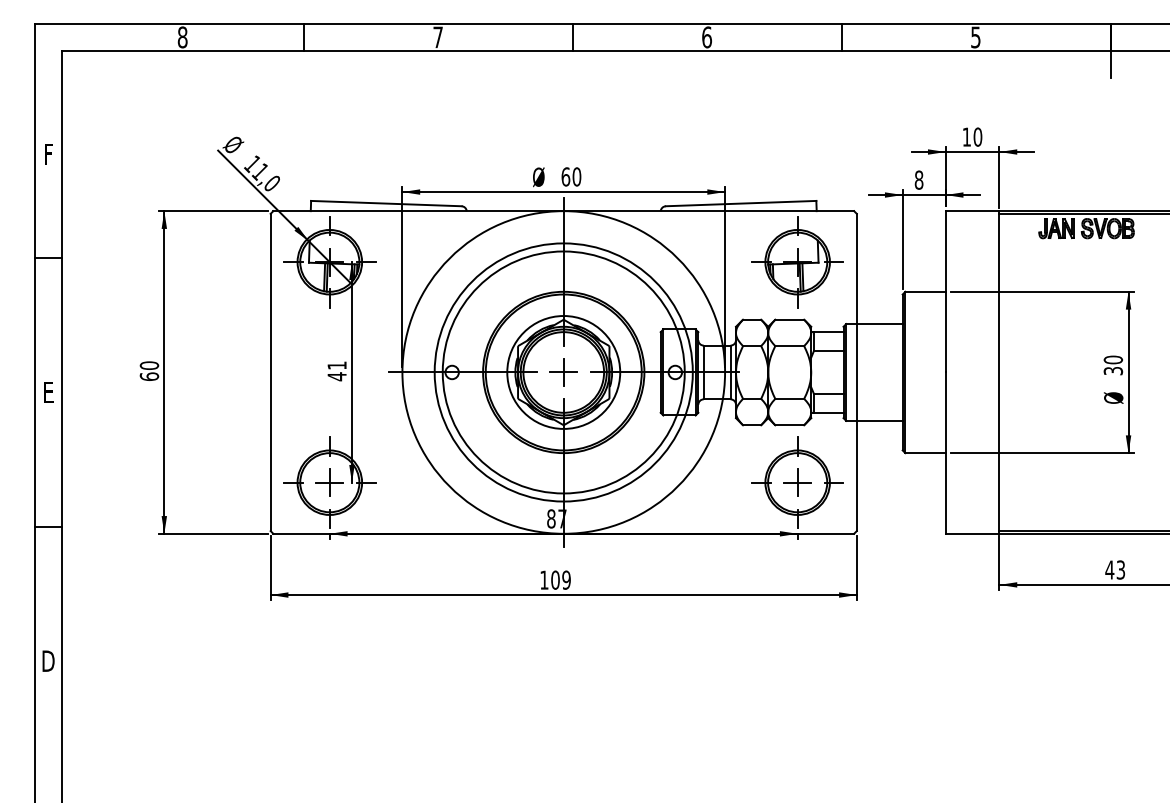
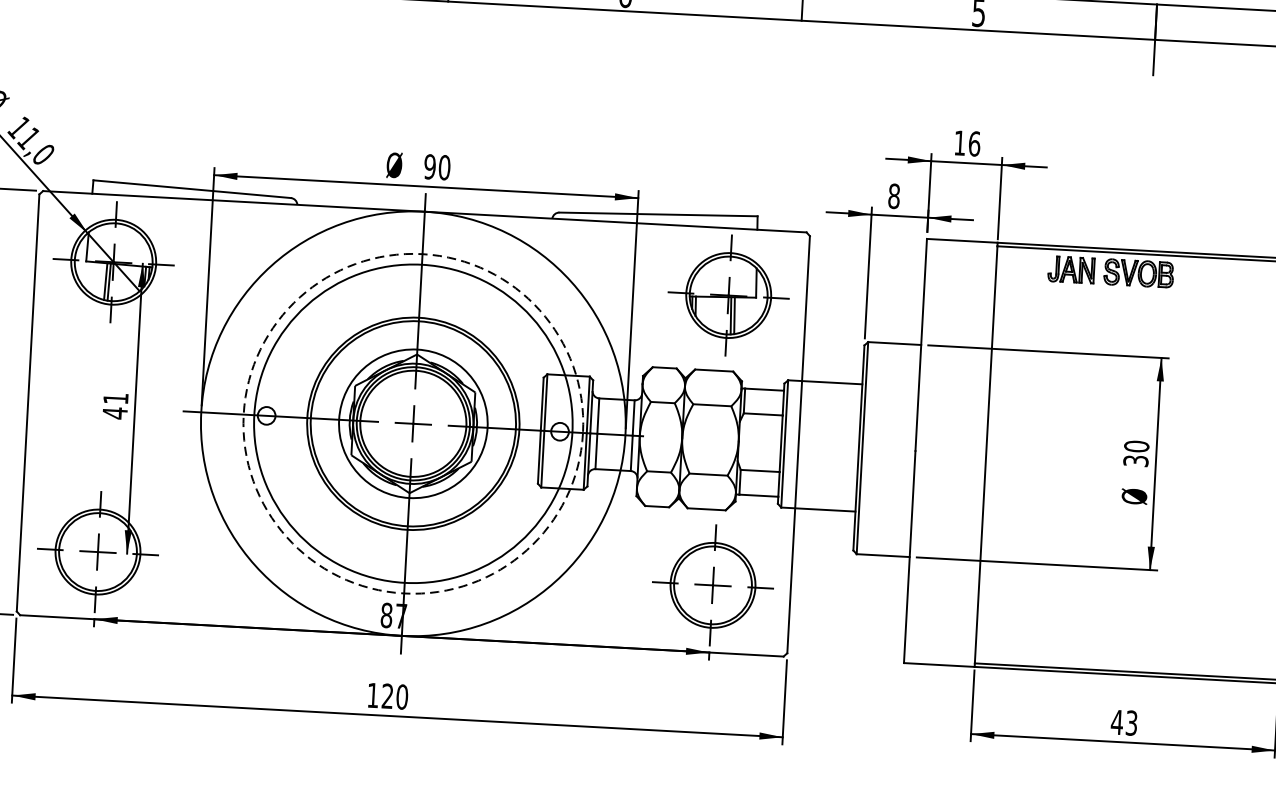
text: (977, 136) -> (974, 143), 10 -> 16
text: (565, 176) -> (429, 166), 60 -> 90
circle: (563, 372) -> (413, 423), solid -> dashed
text: (560, 579) -> (394, 695), 109 -> 120

